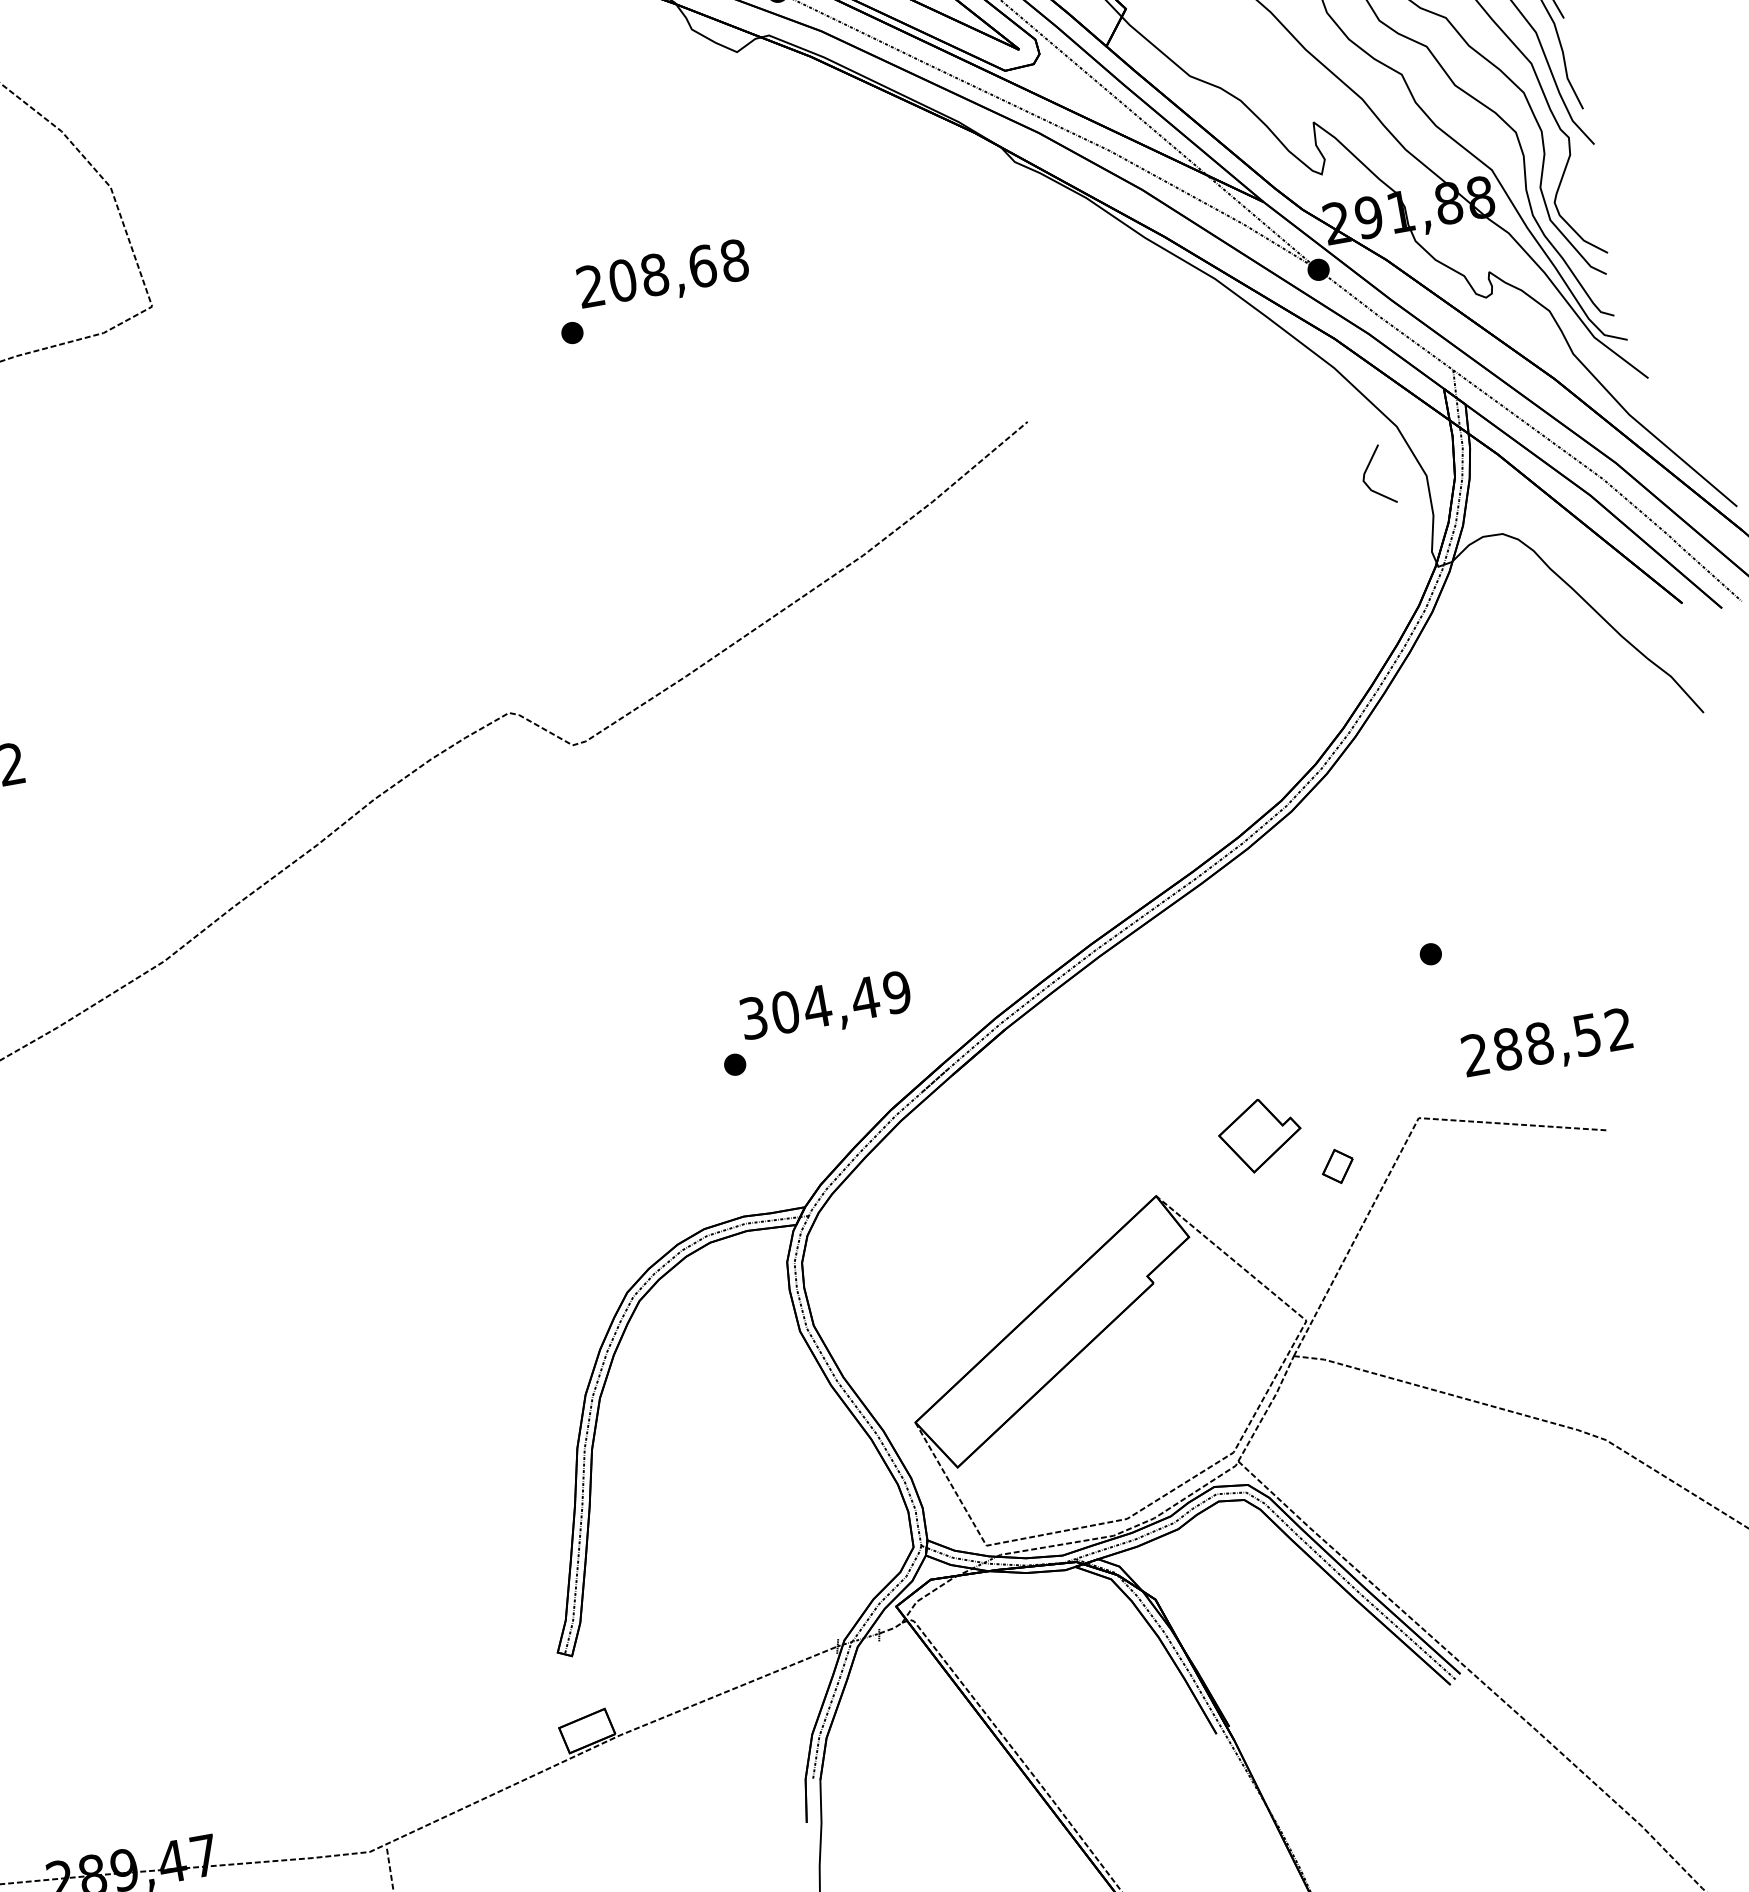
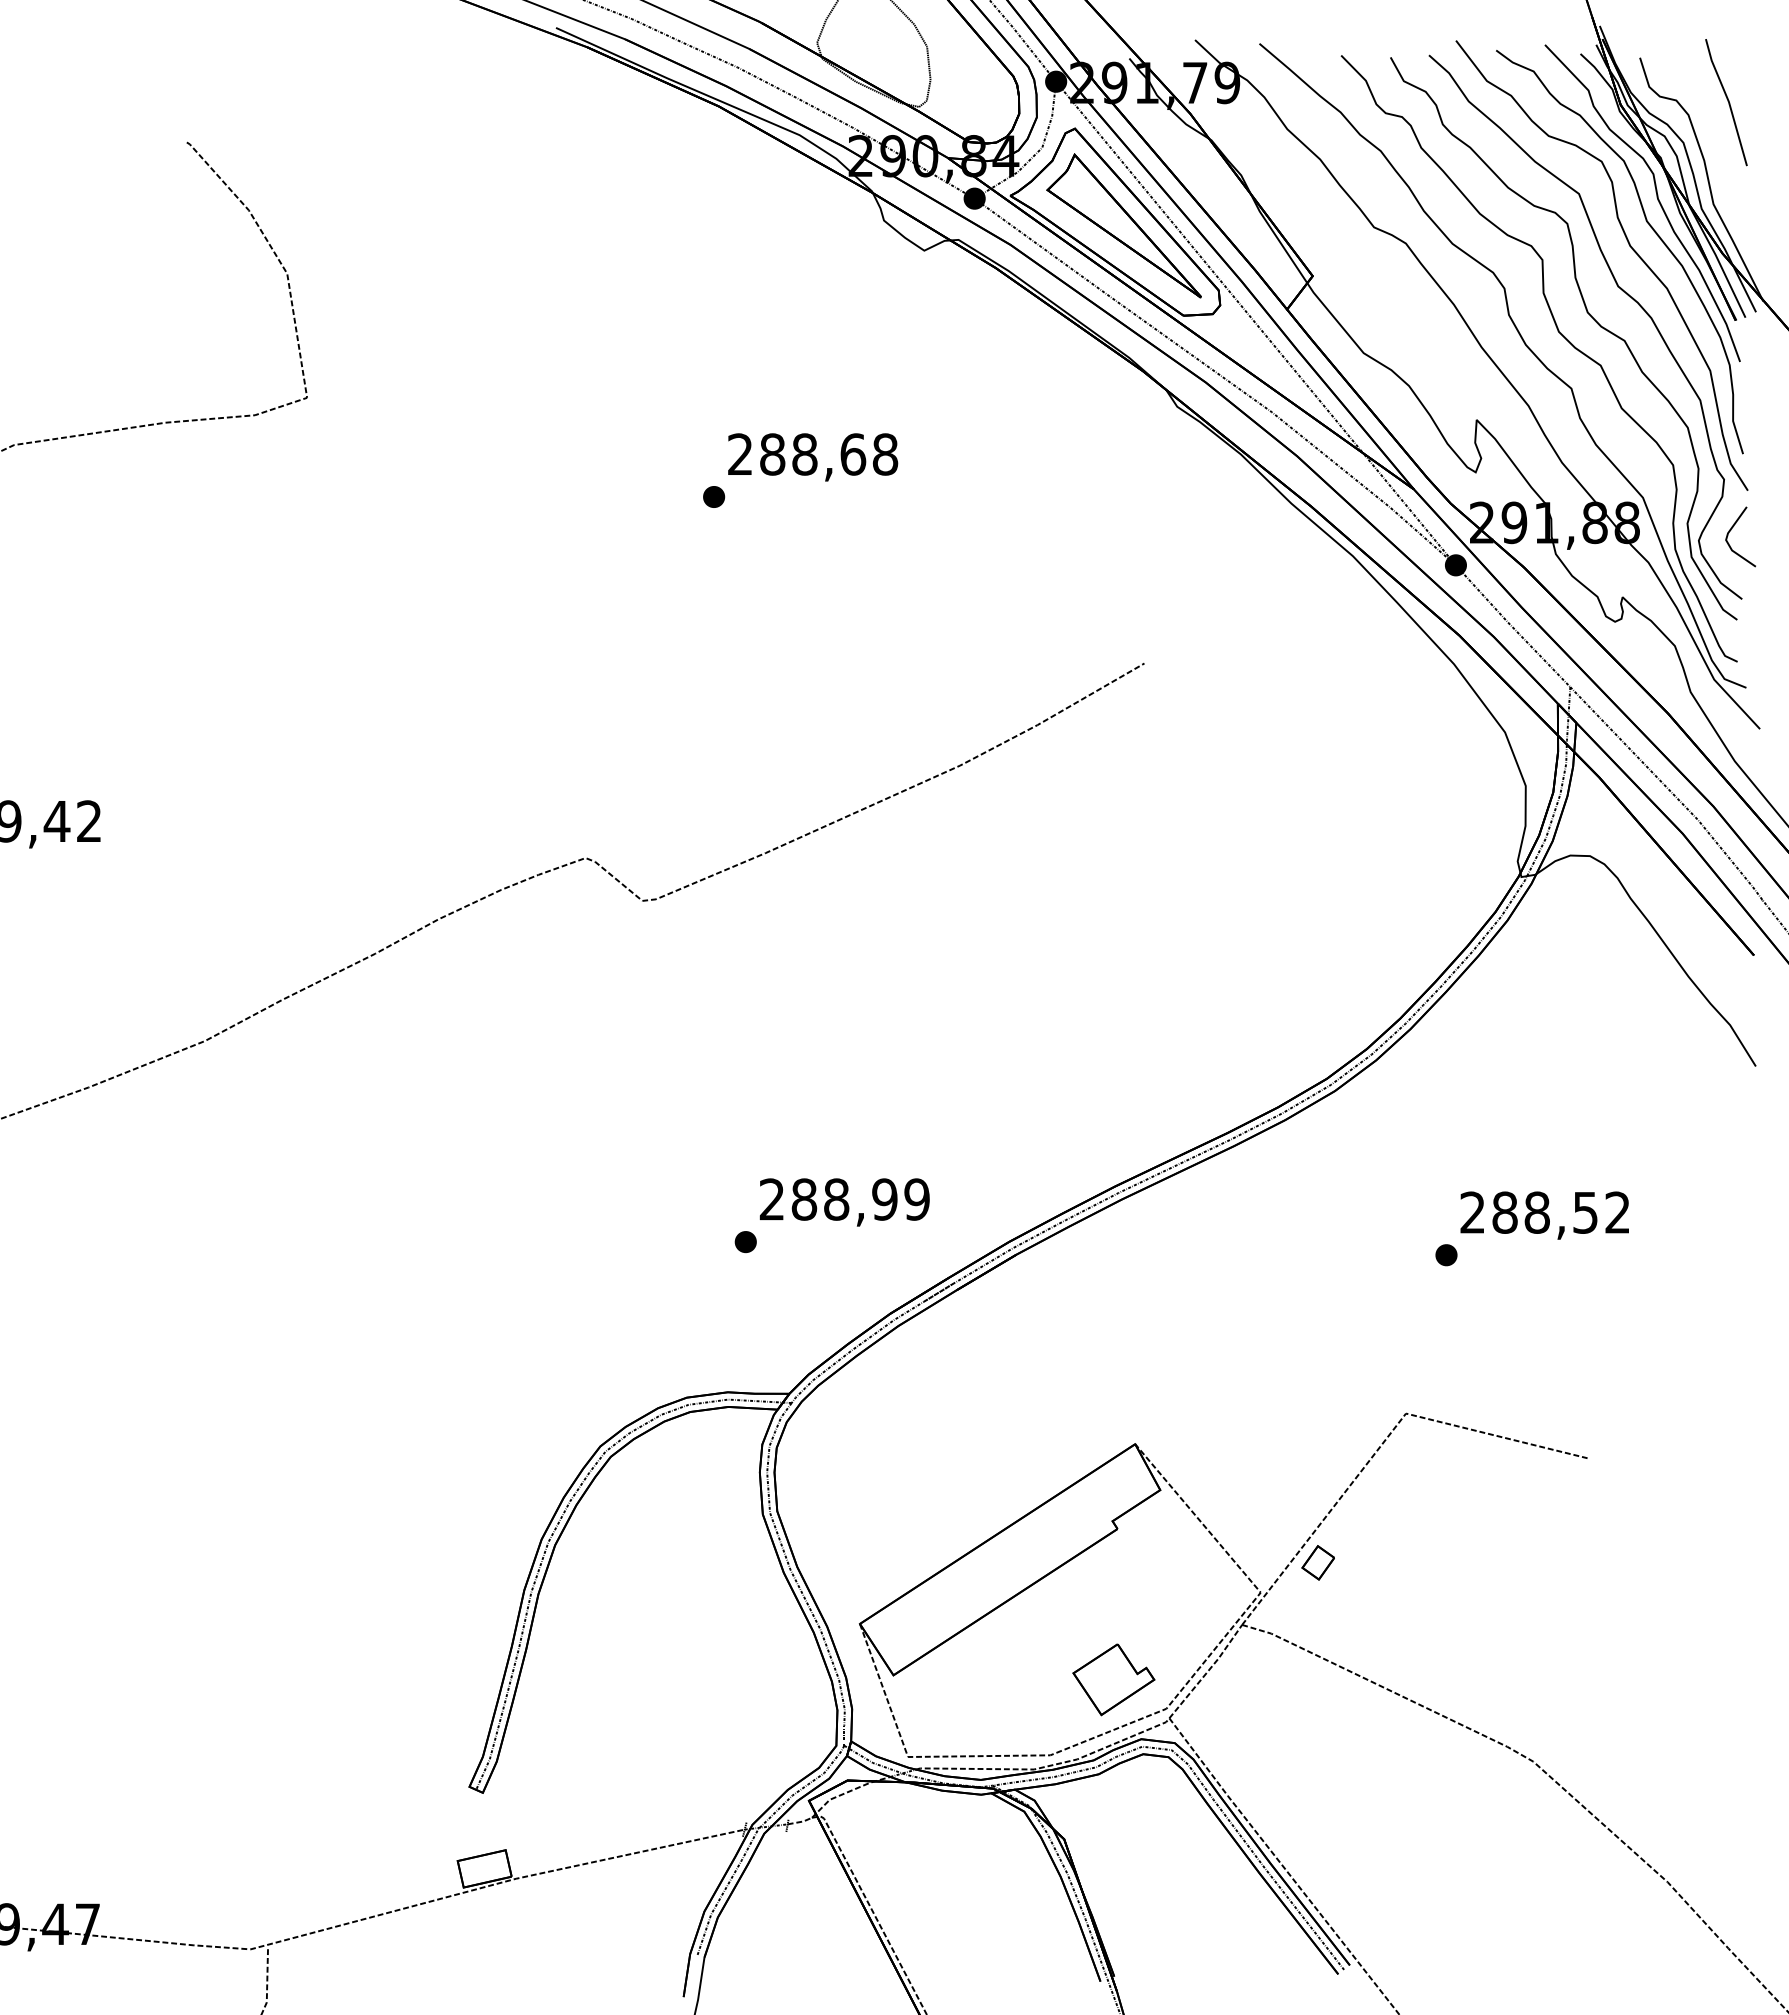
text: (622, 280) -> (772, 454), 208,68 -> 288,68
line: (1367, 470) -> (1731, 530), moved
text: (809, 1008) -> (828, 1199), 304,49 -> 288,99
text: (1547, 1045) -> (1544, 1215), moved
part: (1259, 1135) -> (1113, 1679), moved
part: (1336, 1166) -> (1317, 1562), moved

